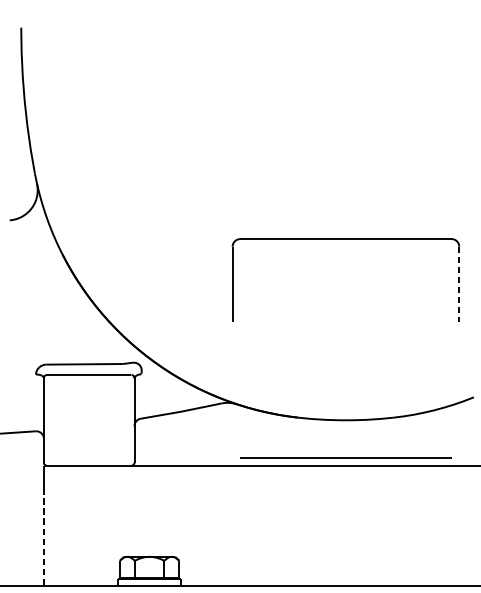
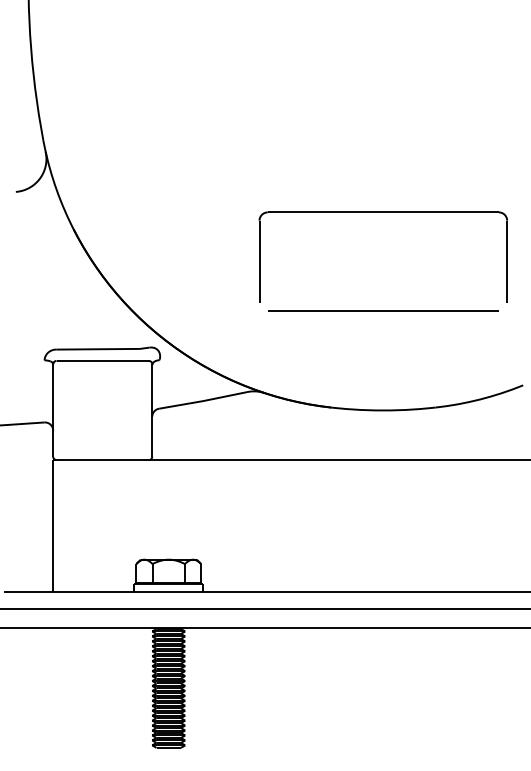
line: (459, 284) -> (507, 262), dashed -> solid
line: (346, 456) -> (383, 310), moved
line: (44, 533) -> (53, 534), dashed -> solid

